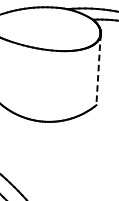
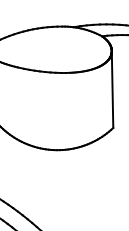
line: (98, 70) -> (112, 90), dashed -> solid

